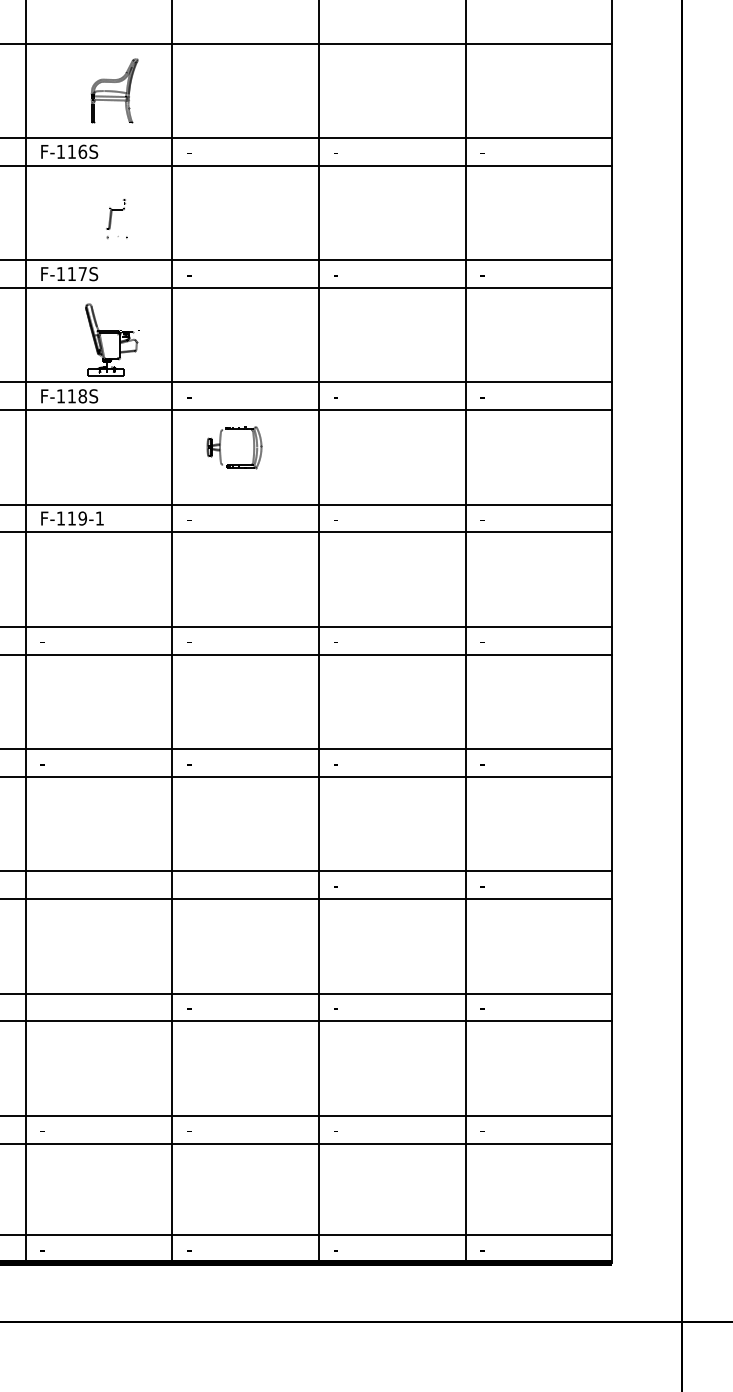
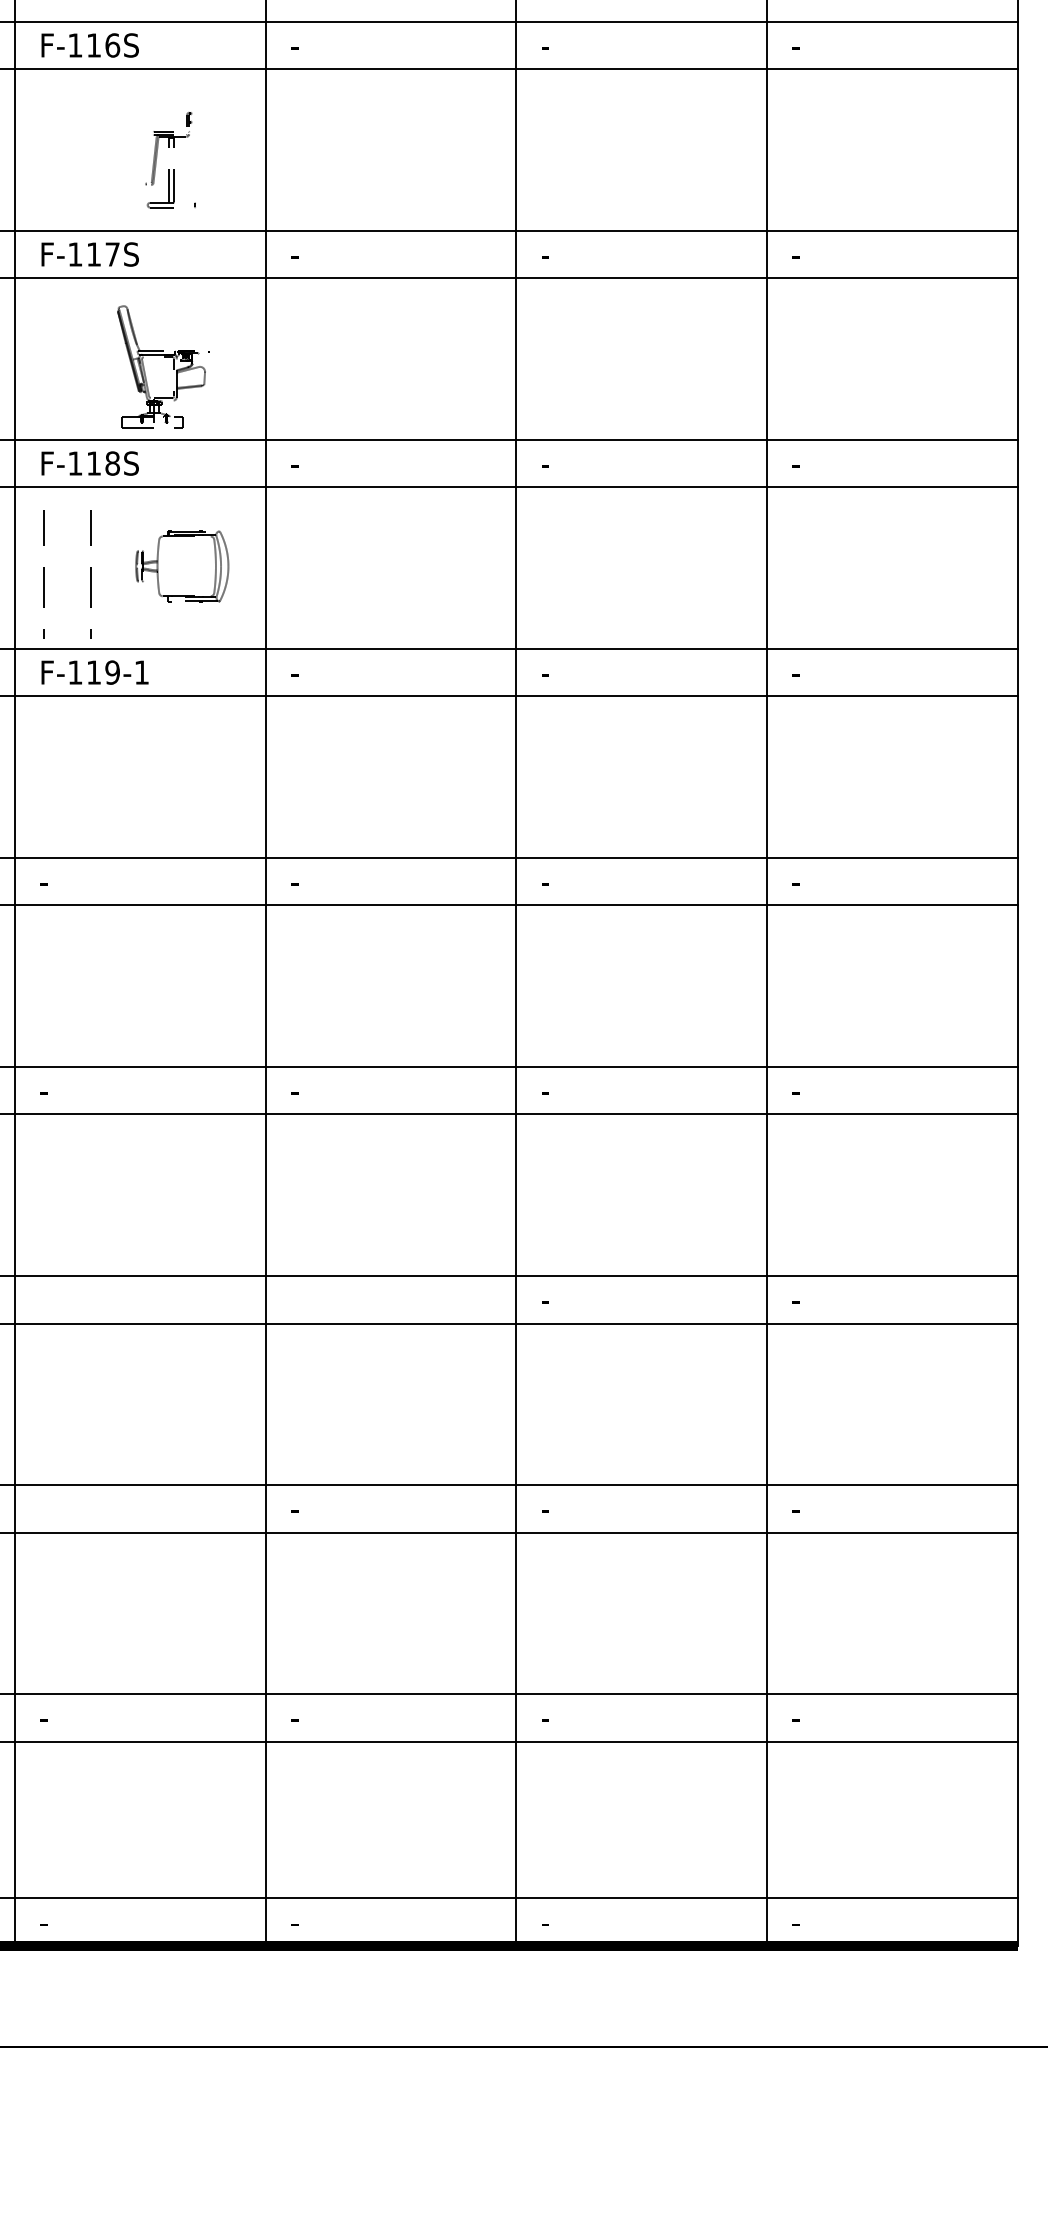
part: (116, 219) -> (170, 161), size x1.43
part: (220, 447) -> (158, 566), moved

